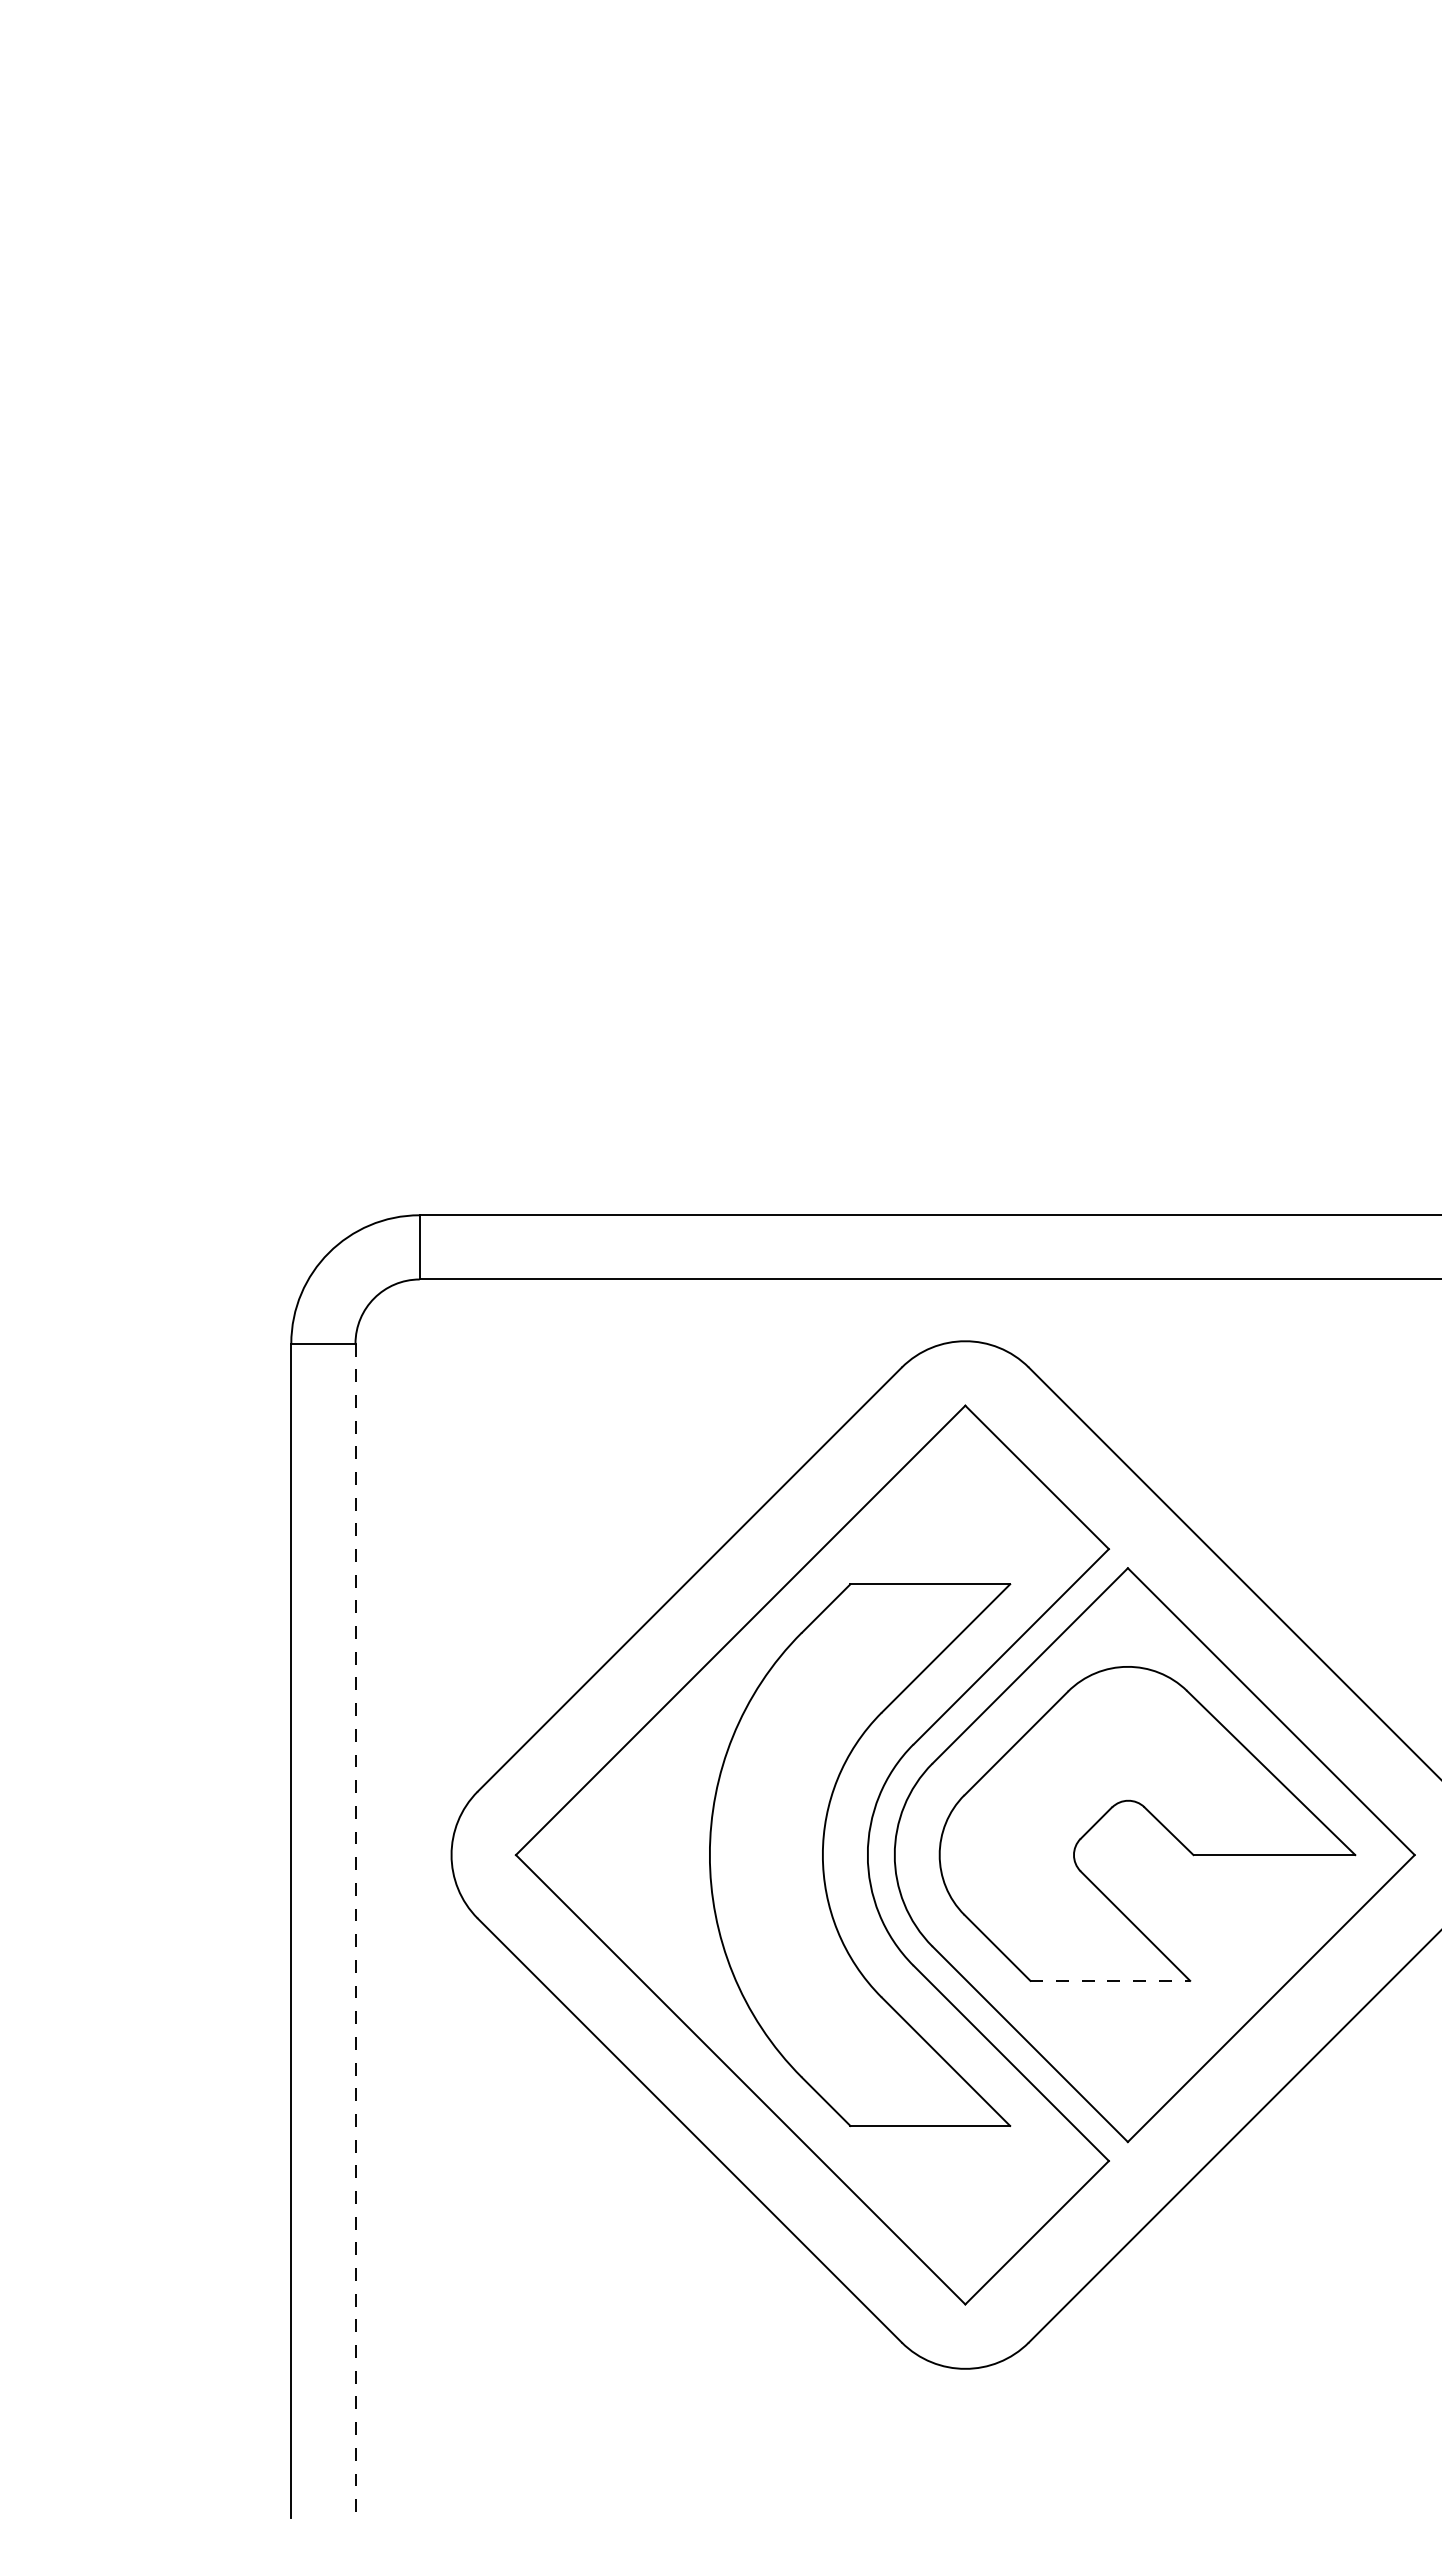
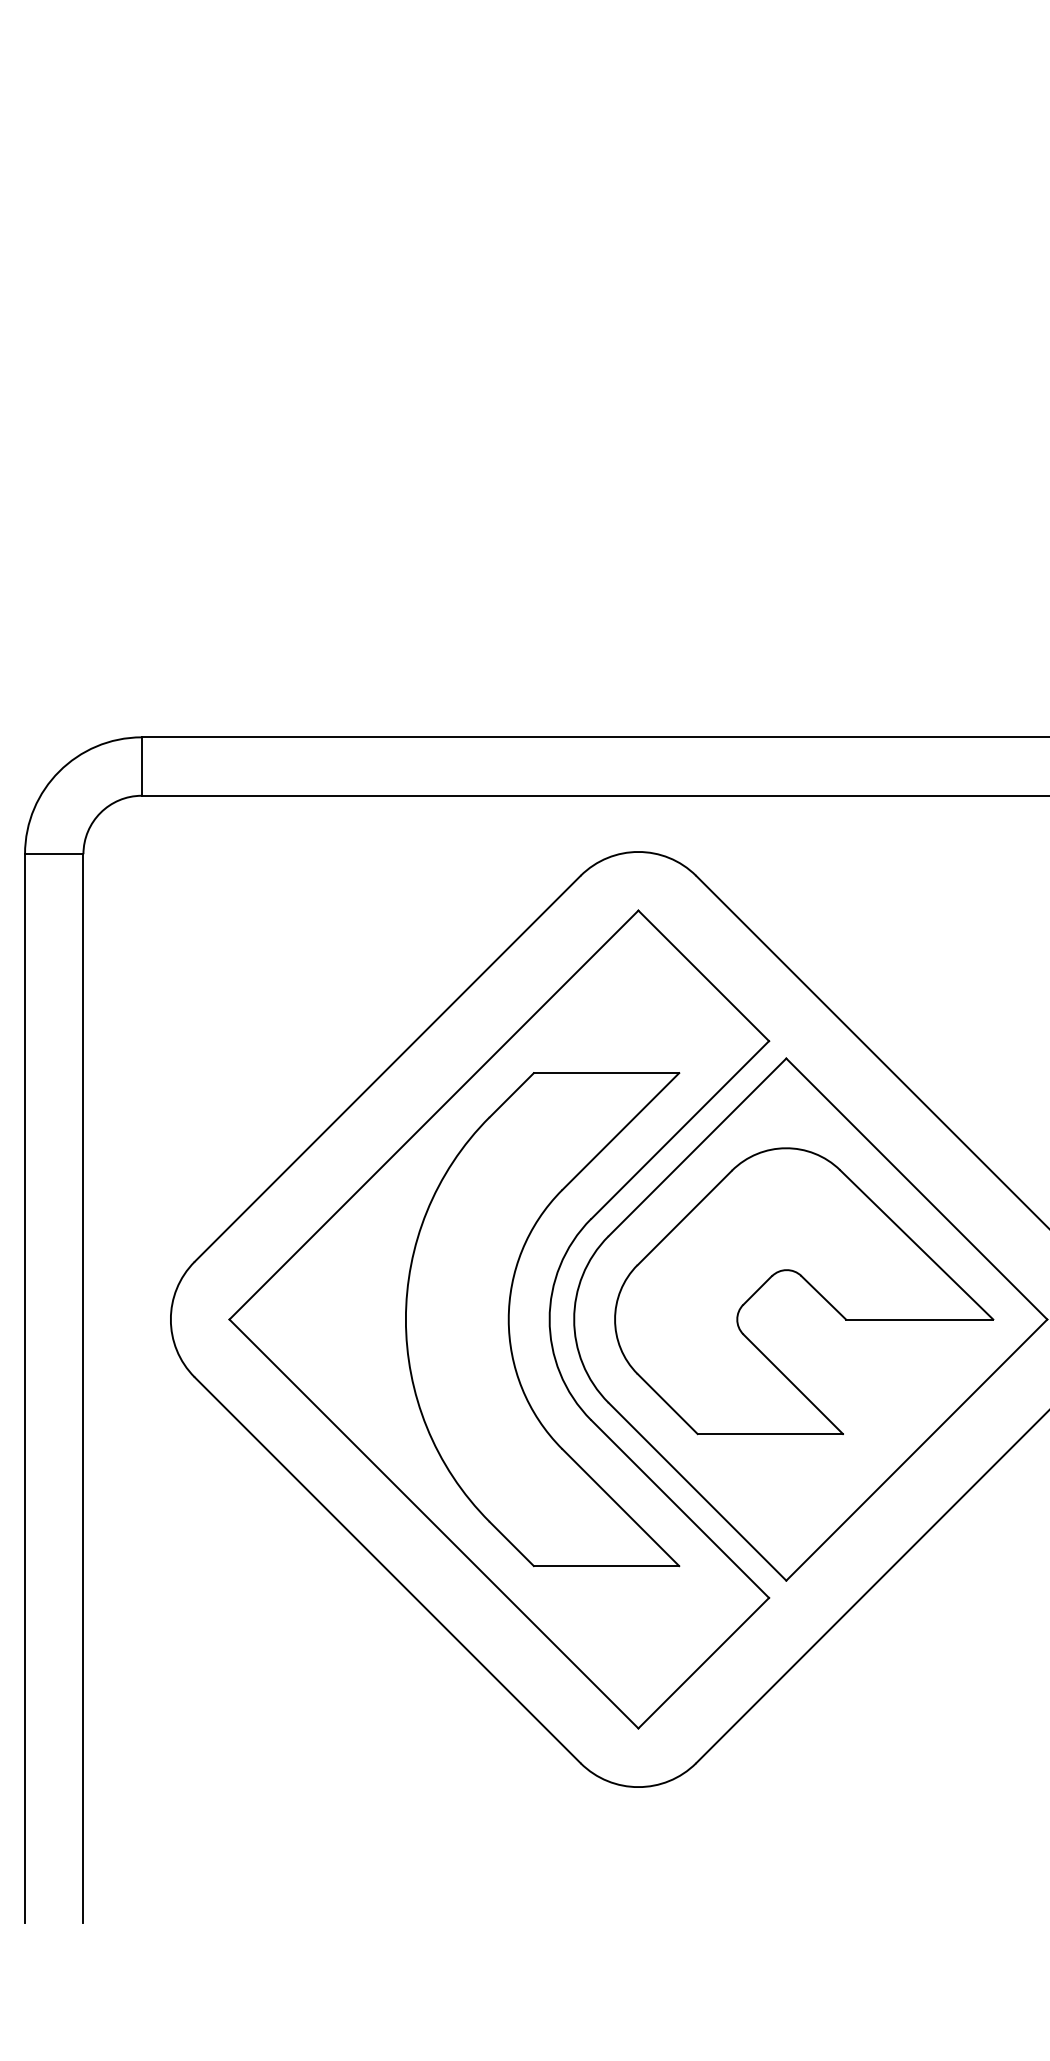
line: (355, 1931) -> (83, 1389), dashed -> solid
line: (1110, 1980) -> (770, 1433), dashed -> solid

